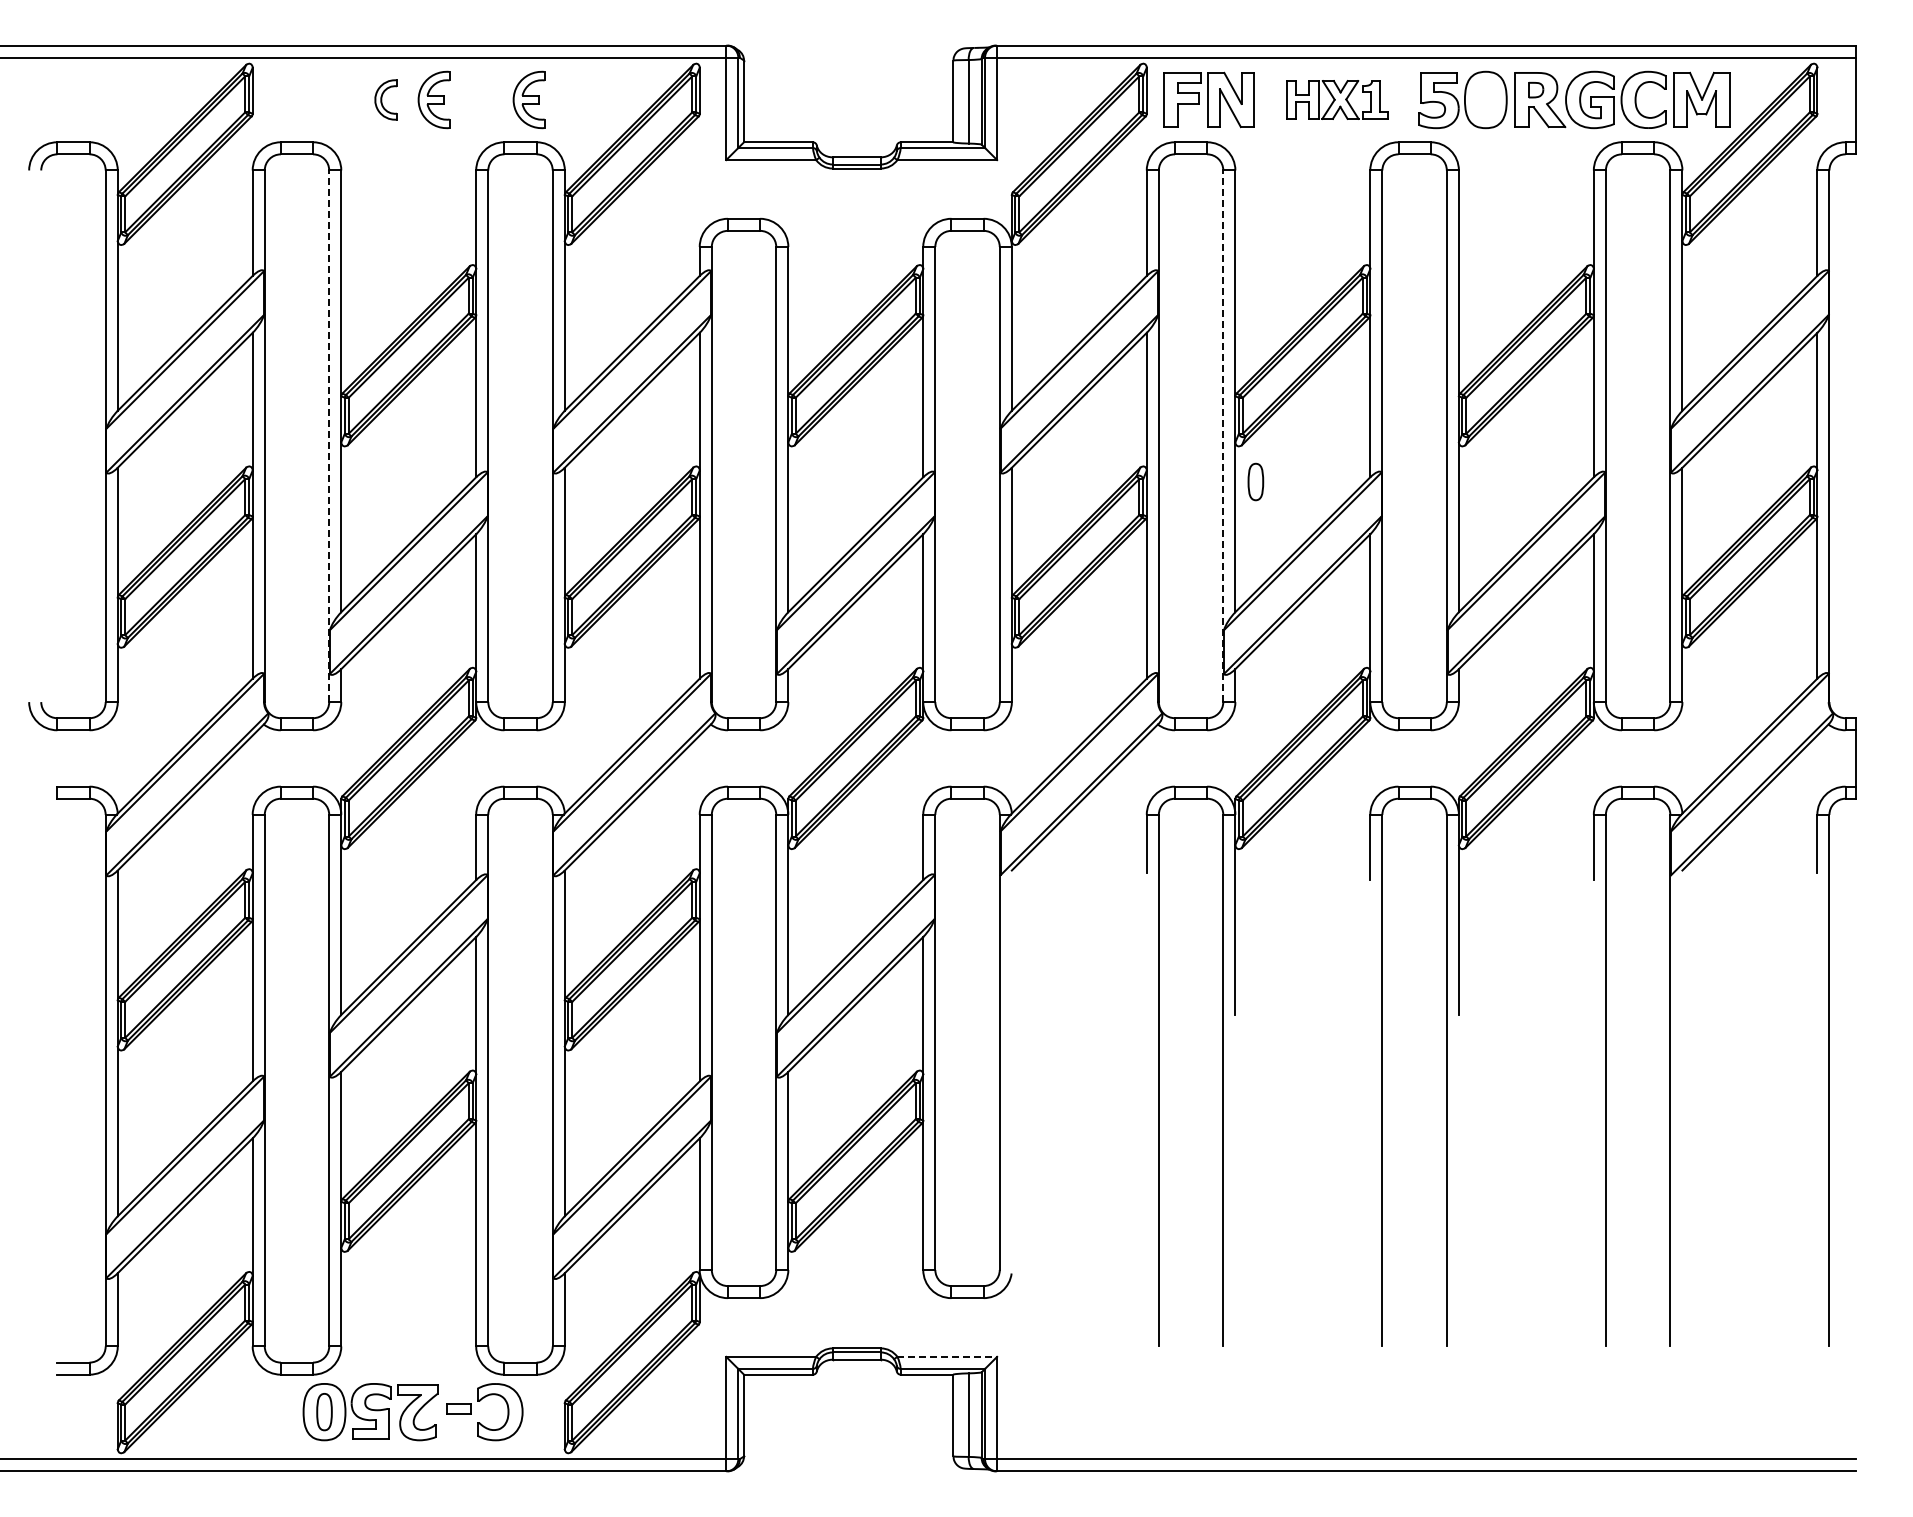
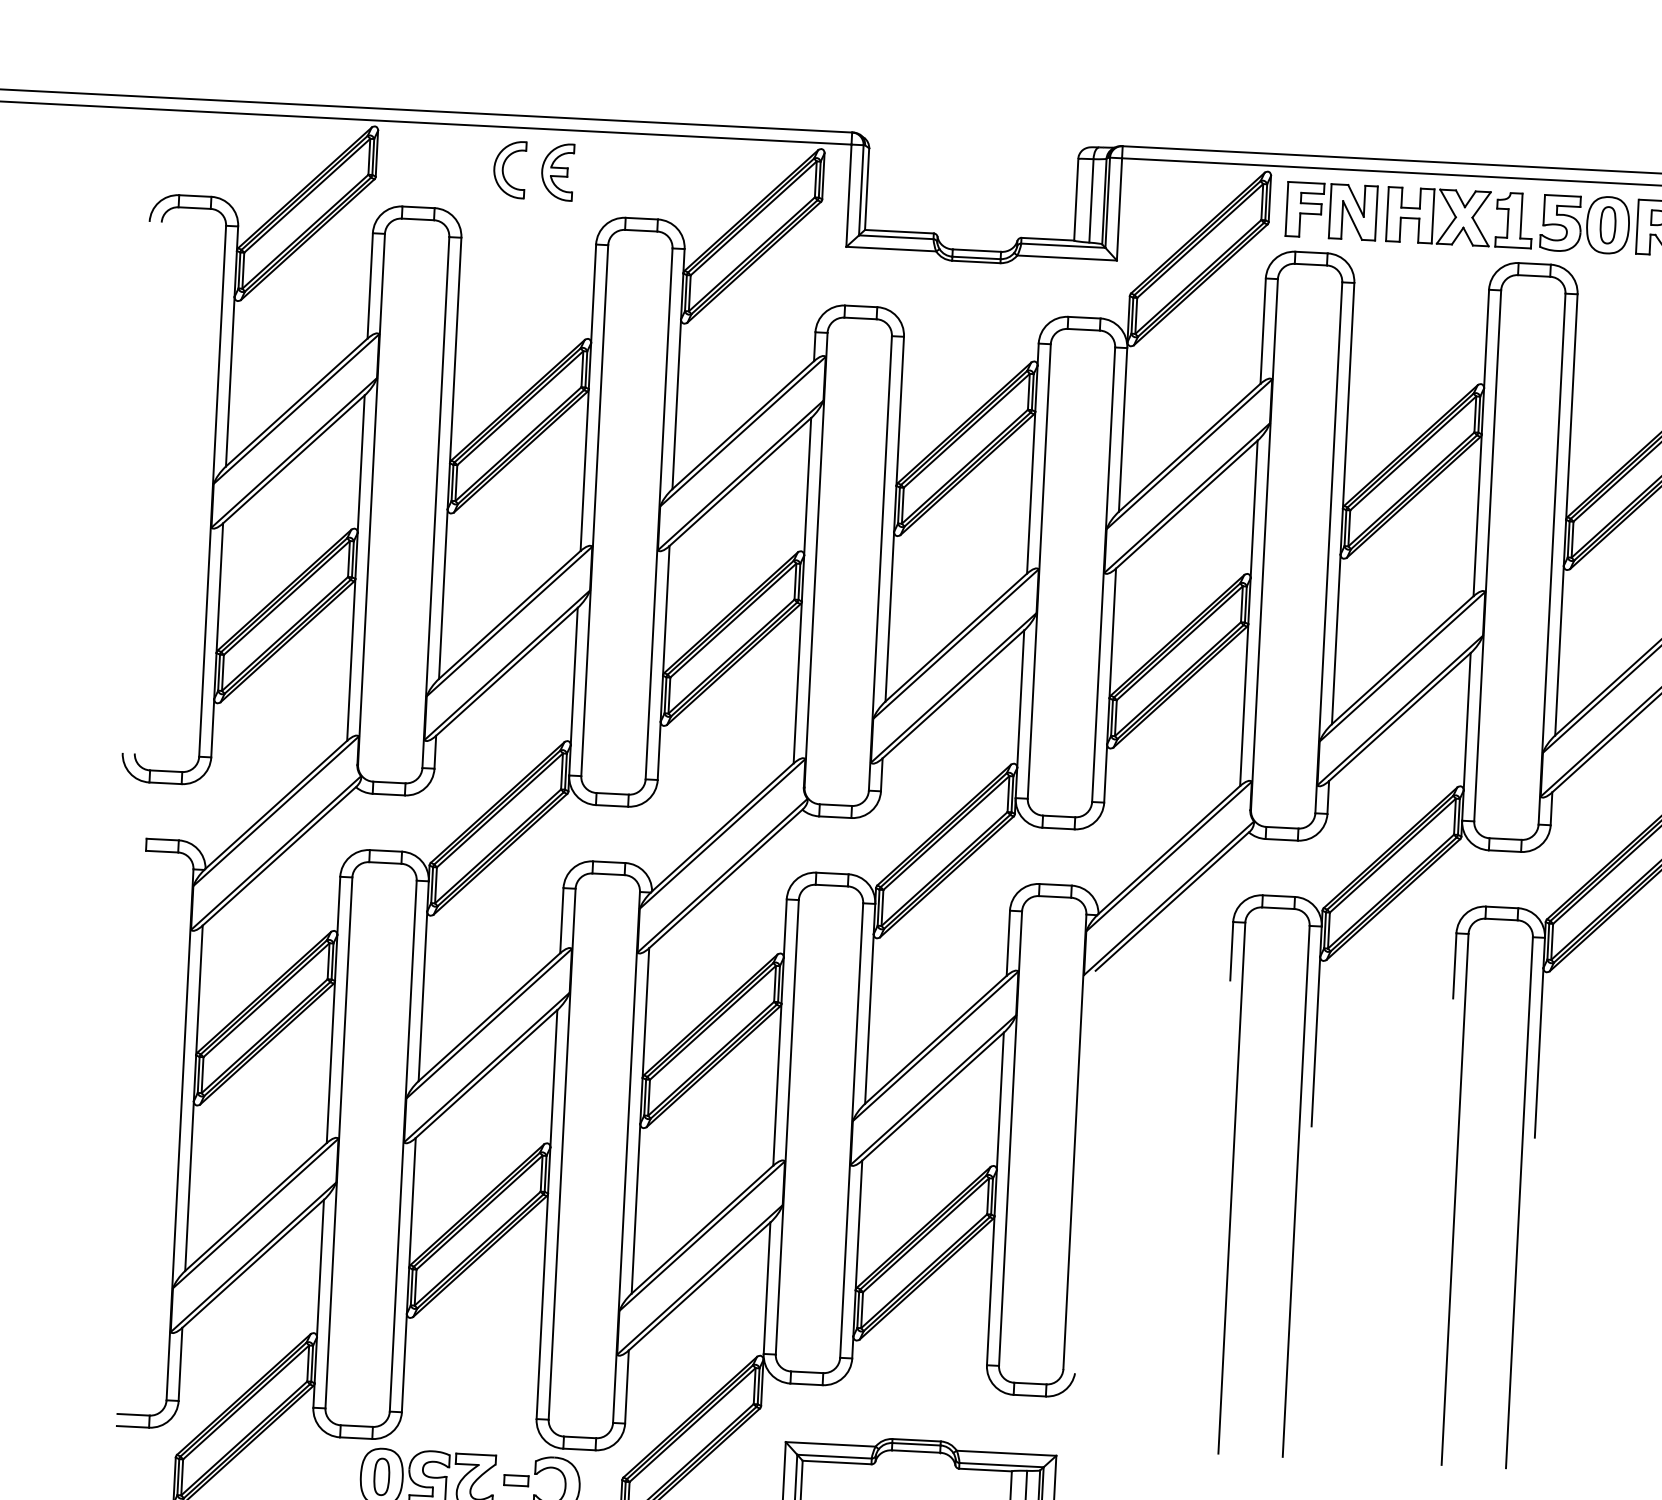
part: (385, 99) -> (509, 169), size x1.43
part: (528, 99) -> (651, 176), removed
part: (1337, 99) -> (1459, 217), size x1.43
line: (329, 436) -> (436, 502), dashed -> solid
line: (1223, 436) -> (1329, 548), dashed -> solid
part: (1255, 481) -> (1607, 224), moved
line: (947, 1356) -> (1006, 1452), dashed -> solid

